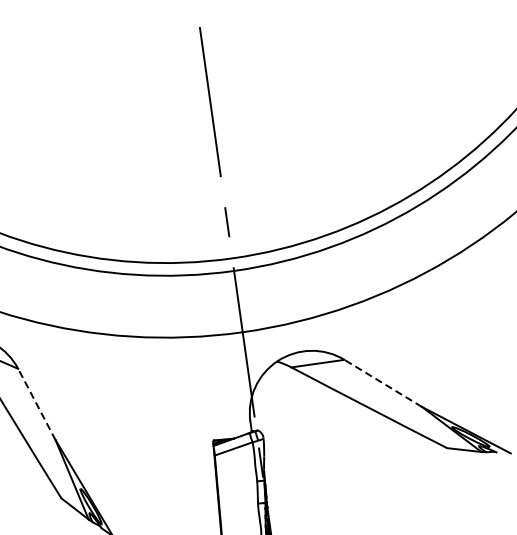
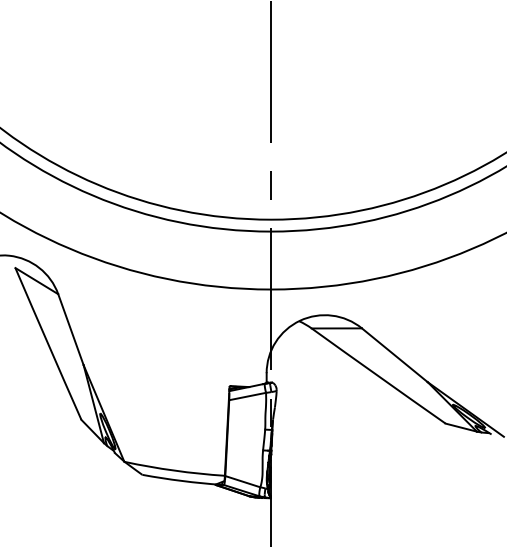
line: (382, 382) -> (394, 354), dashed -> solid
line: (36, 404) -> (70, 329), dashed -> solid

